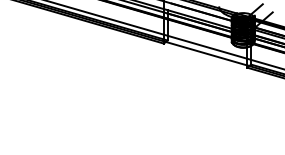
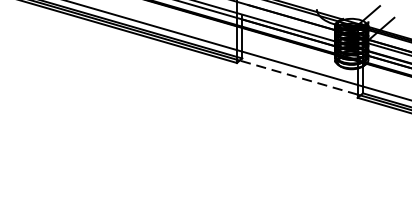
line: (206, 53) -> (298, 77), solid -> dashed

